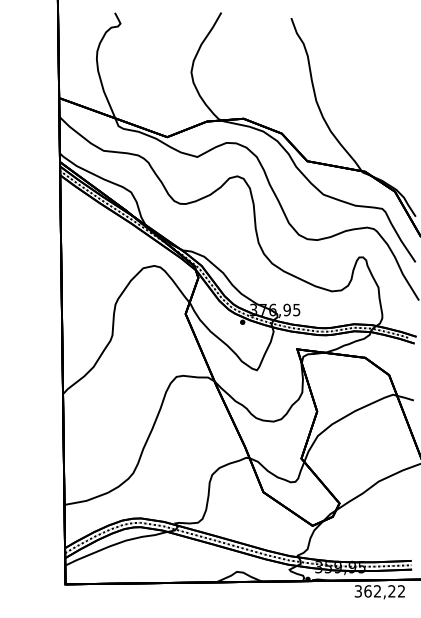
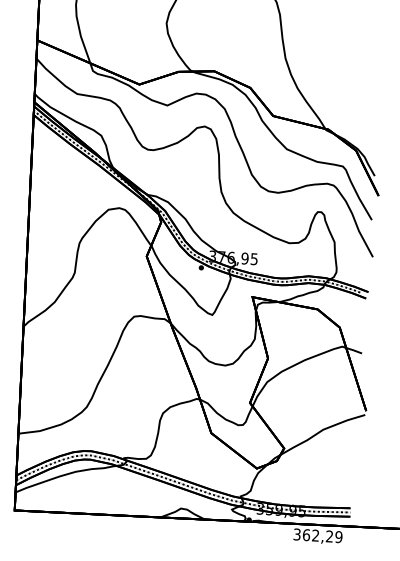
text: (401, 591) -> (338, 537), 362,22 -> 362,29

